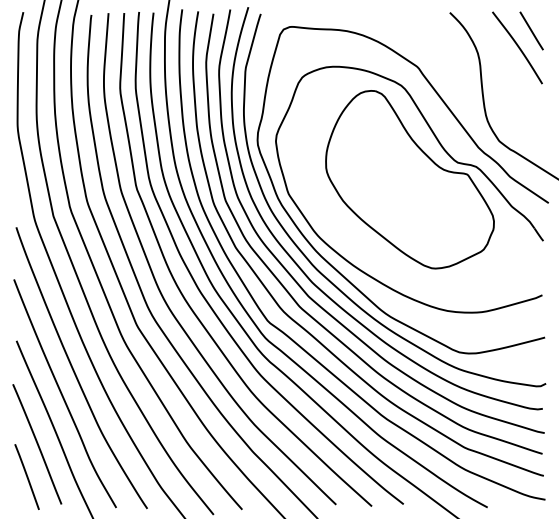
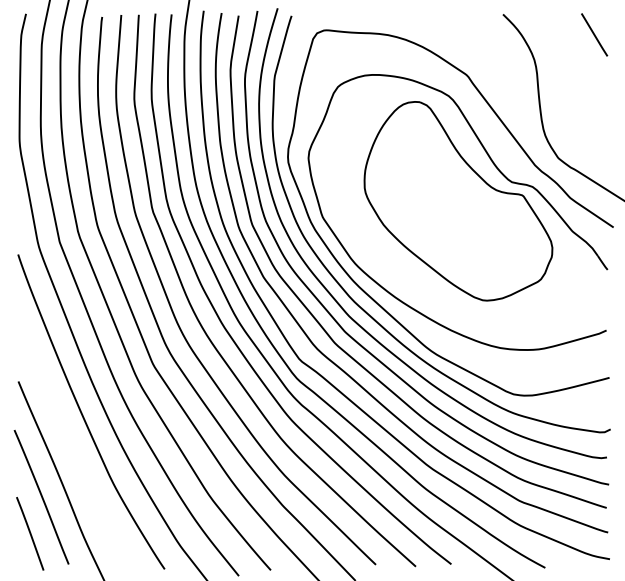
curve: (517, 46) -> (578, 52), removed
curve: (63, 394) -> (70, 441), removed

